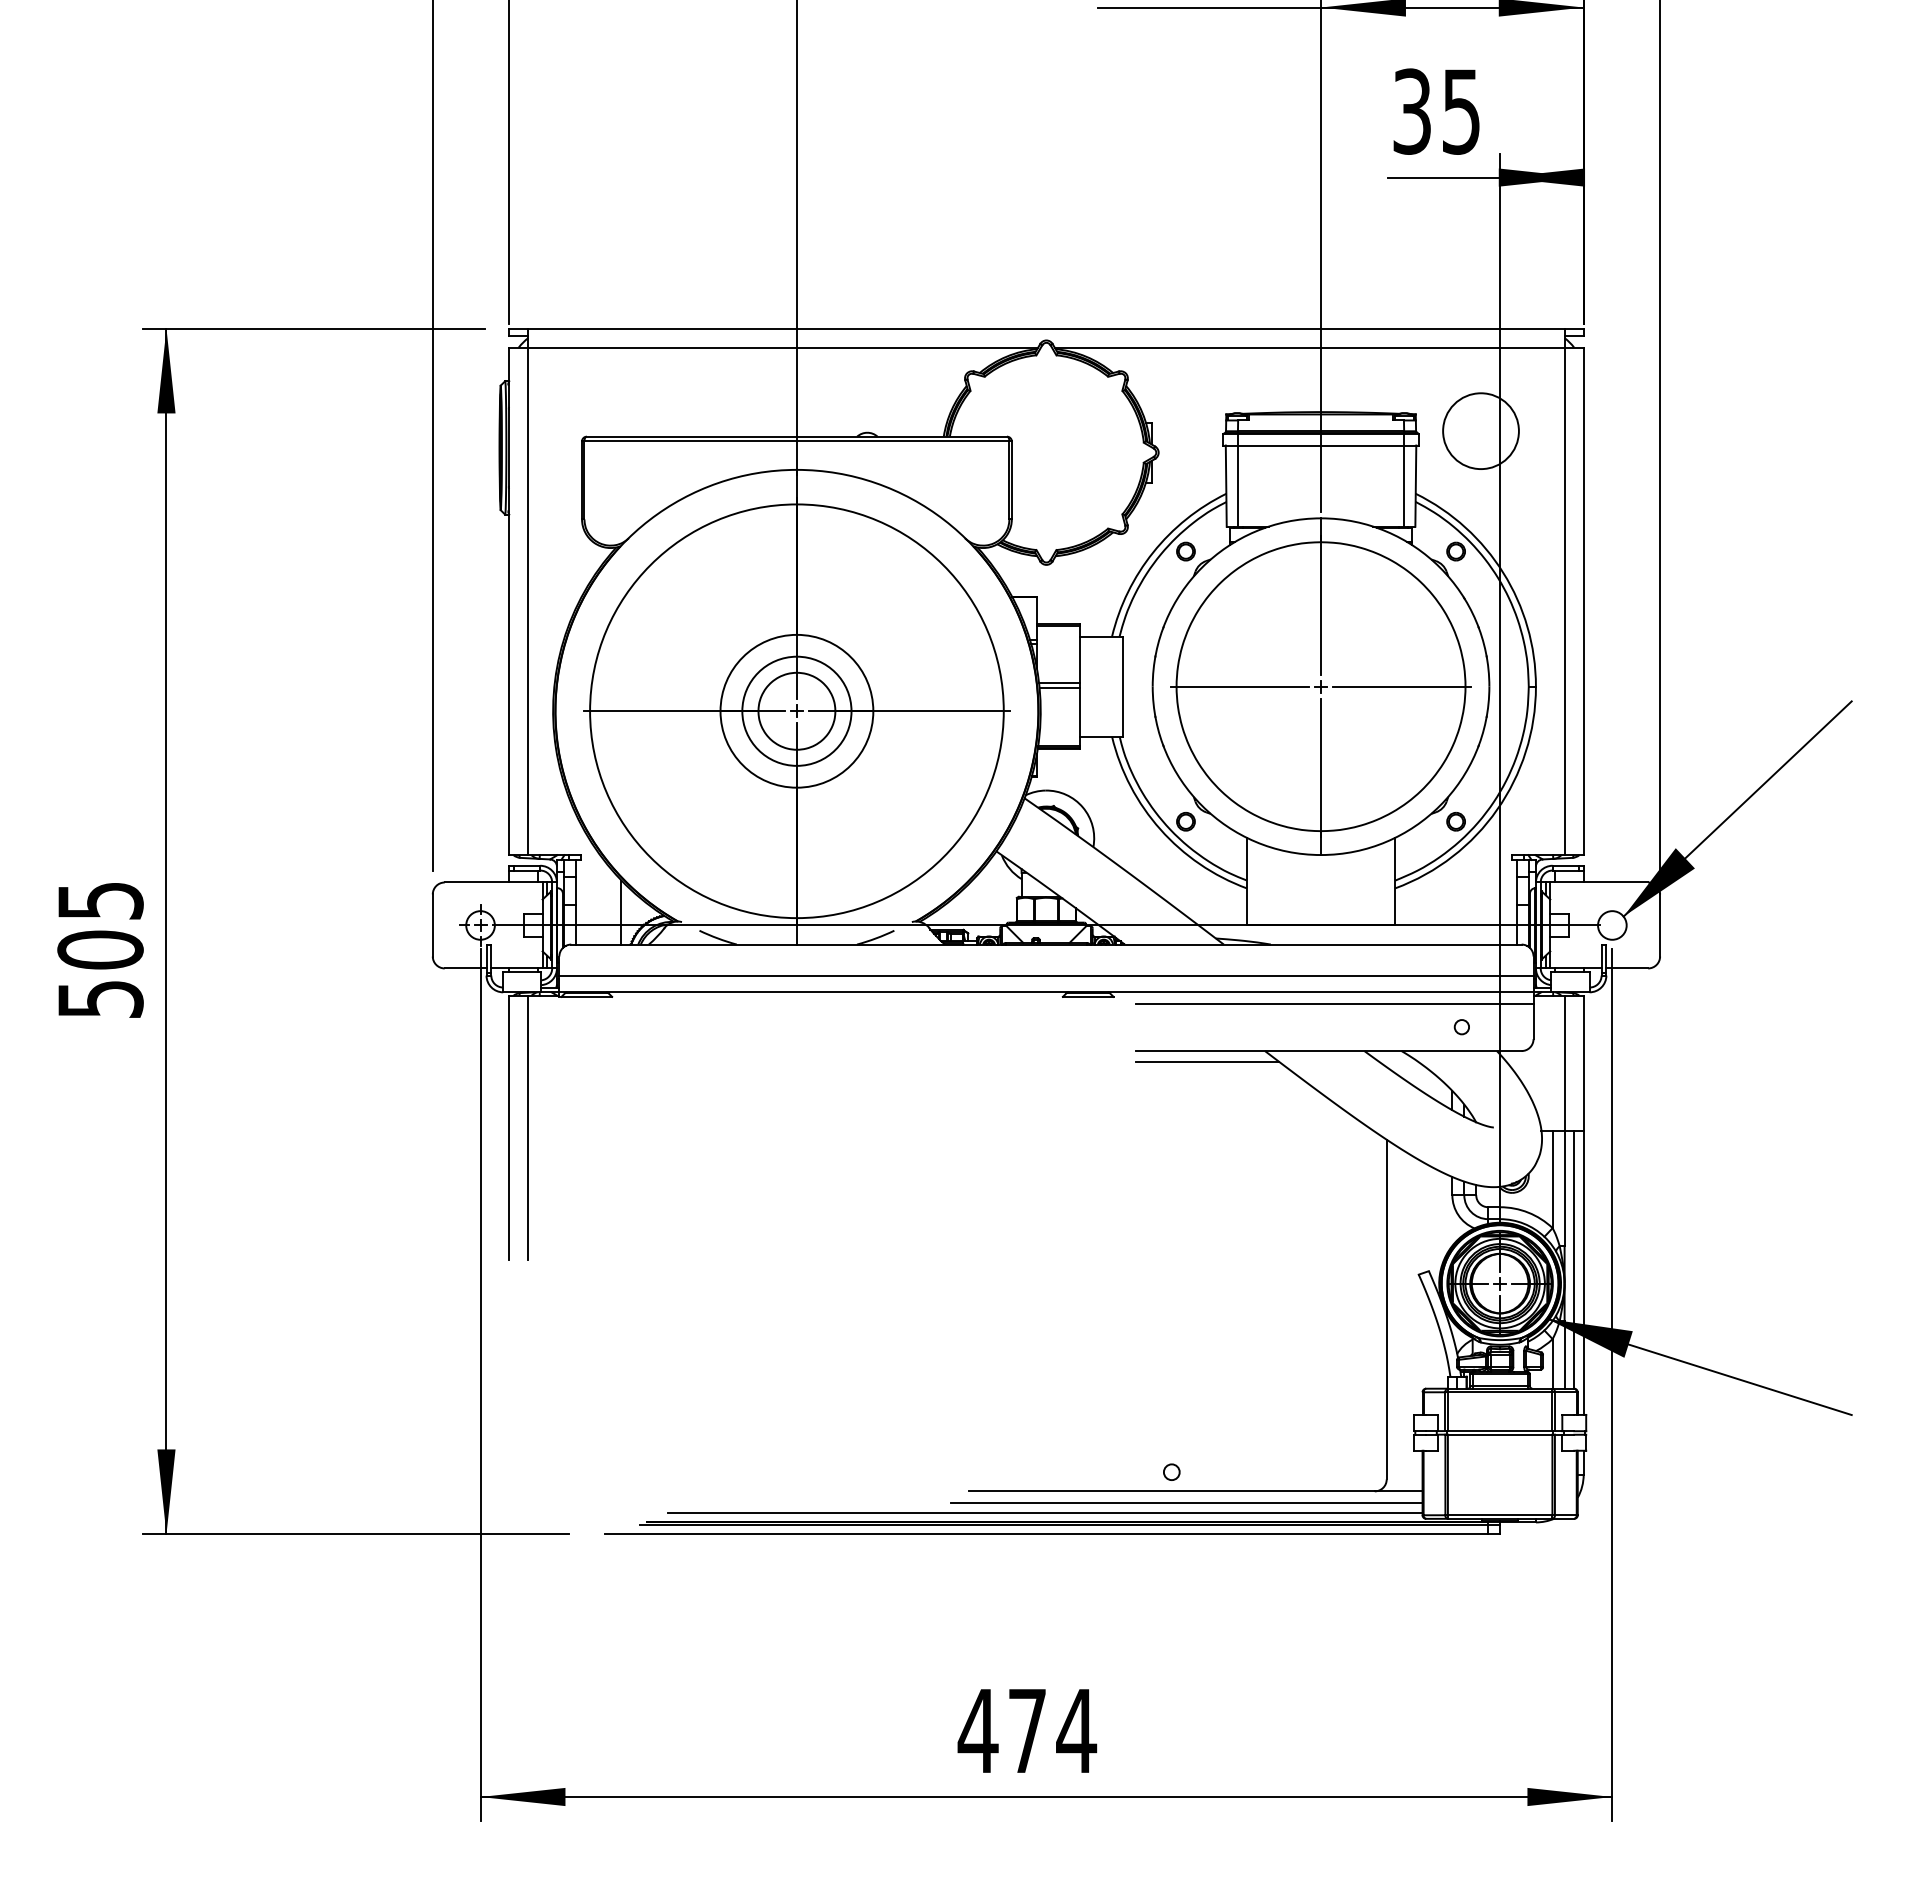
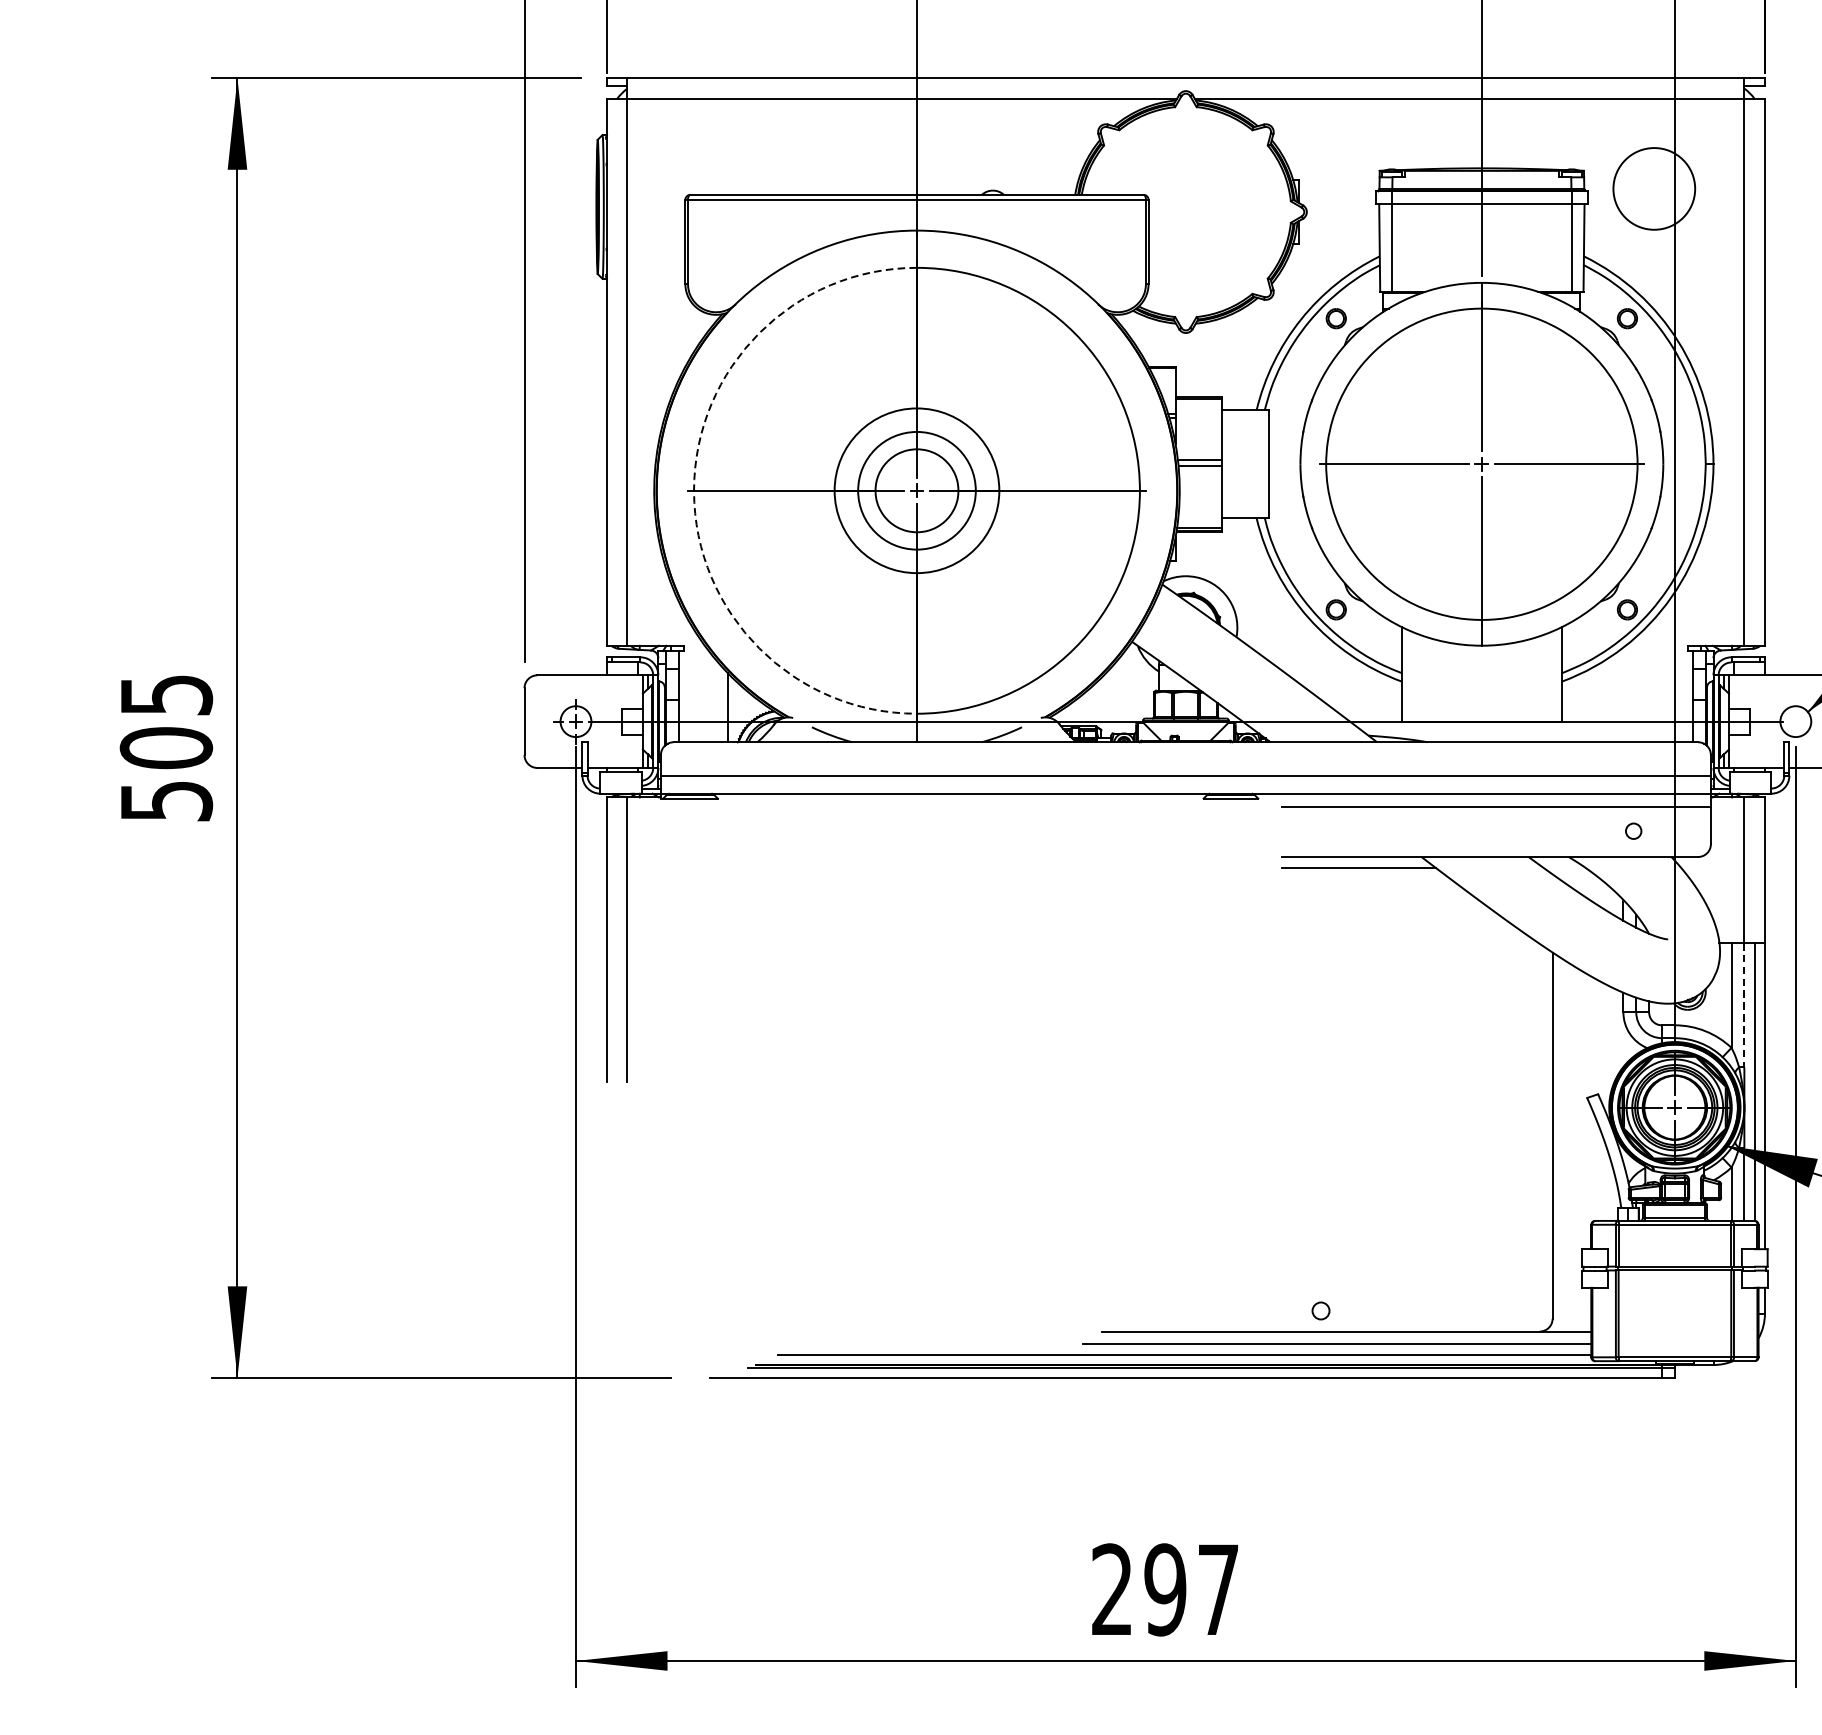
arc: (590, 711) -> (694, 491), solid -> dashed
line: (1564, 1188) -> (1744, 1005), solid -> dashed
text: (1027, 1730) -> (1165, 1589), 474 -> 297

